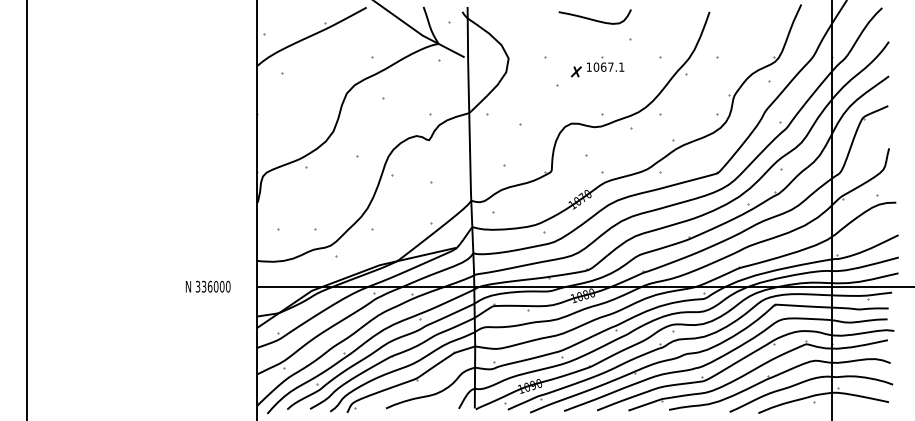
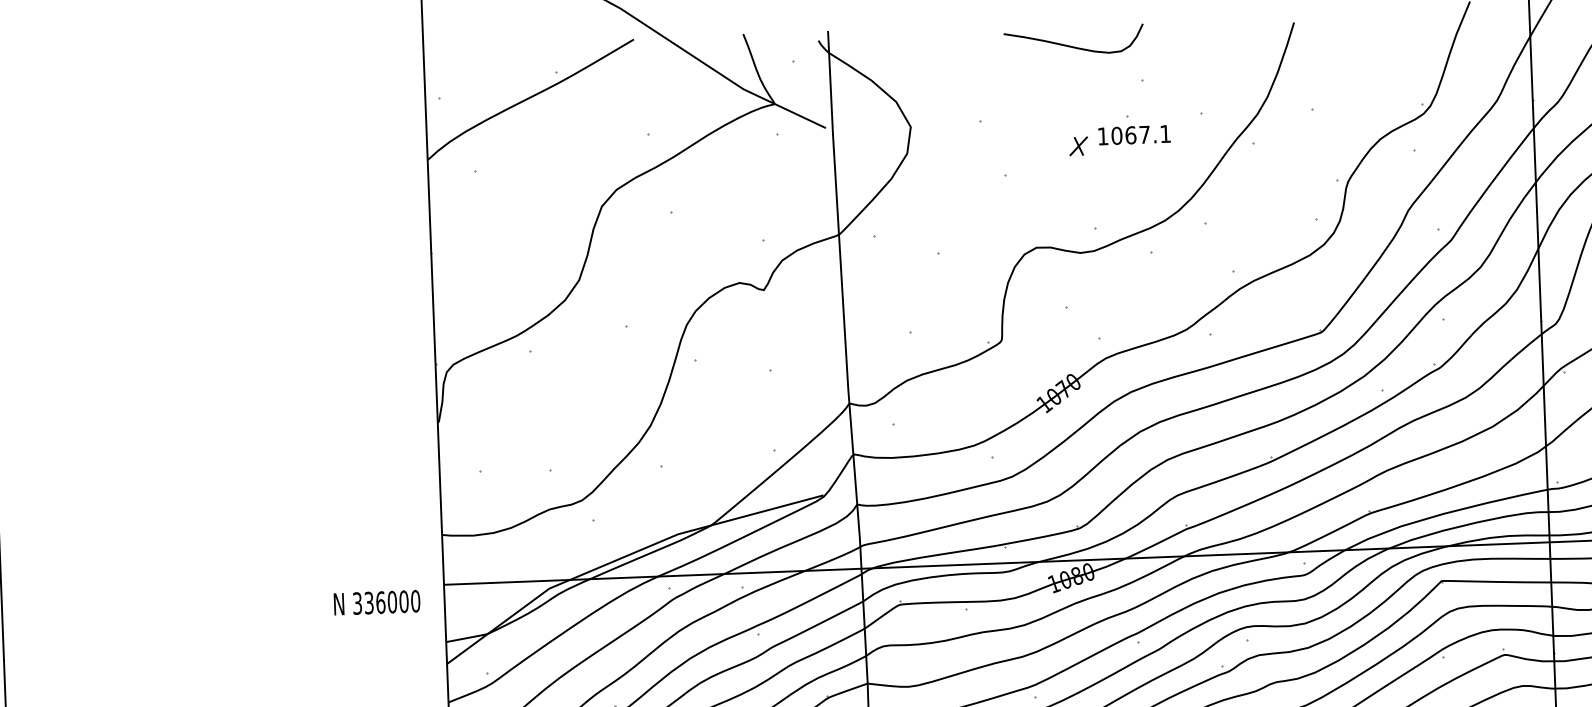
part: (597, 66) -> (1118, 134), moved
text: (207, 286) -> (375, 602), moved

